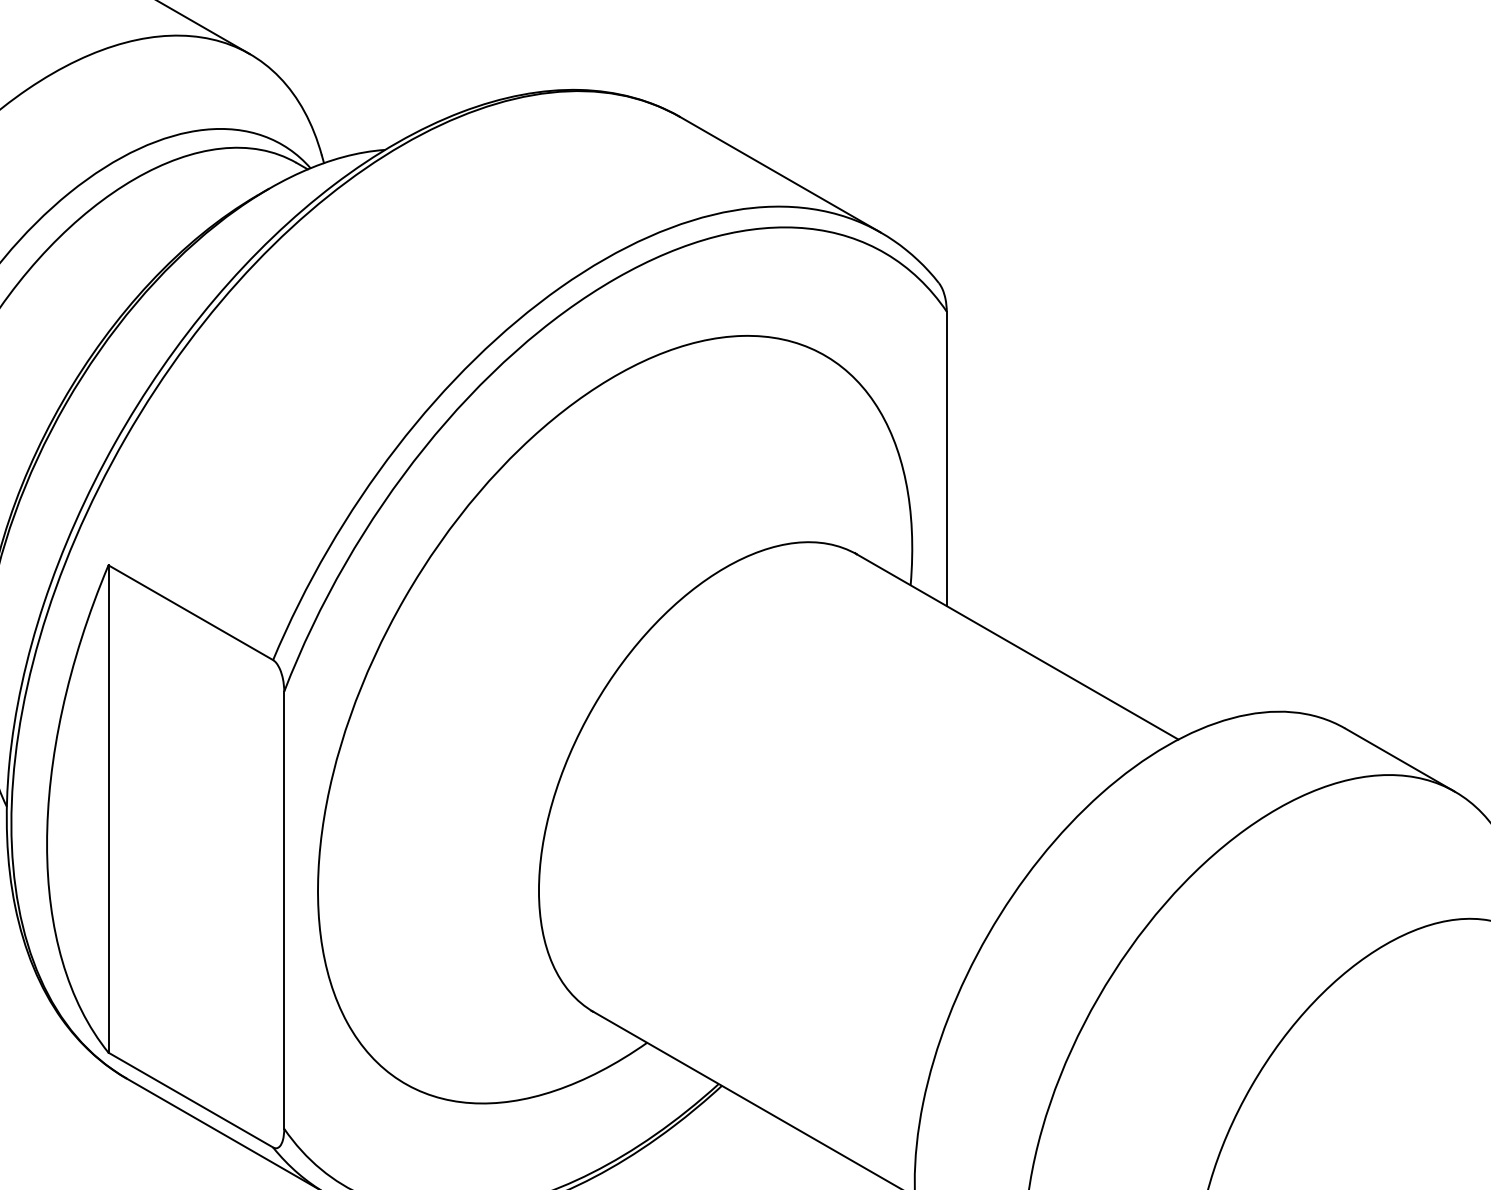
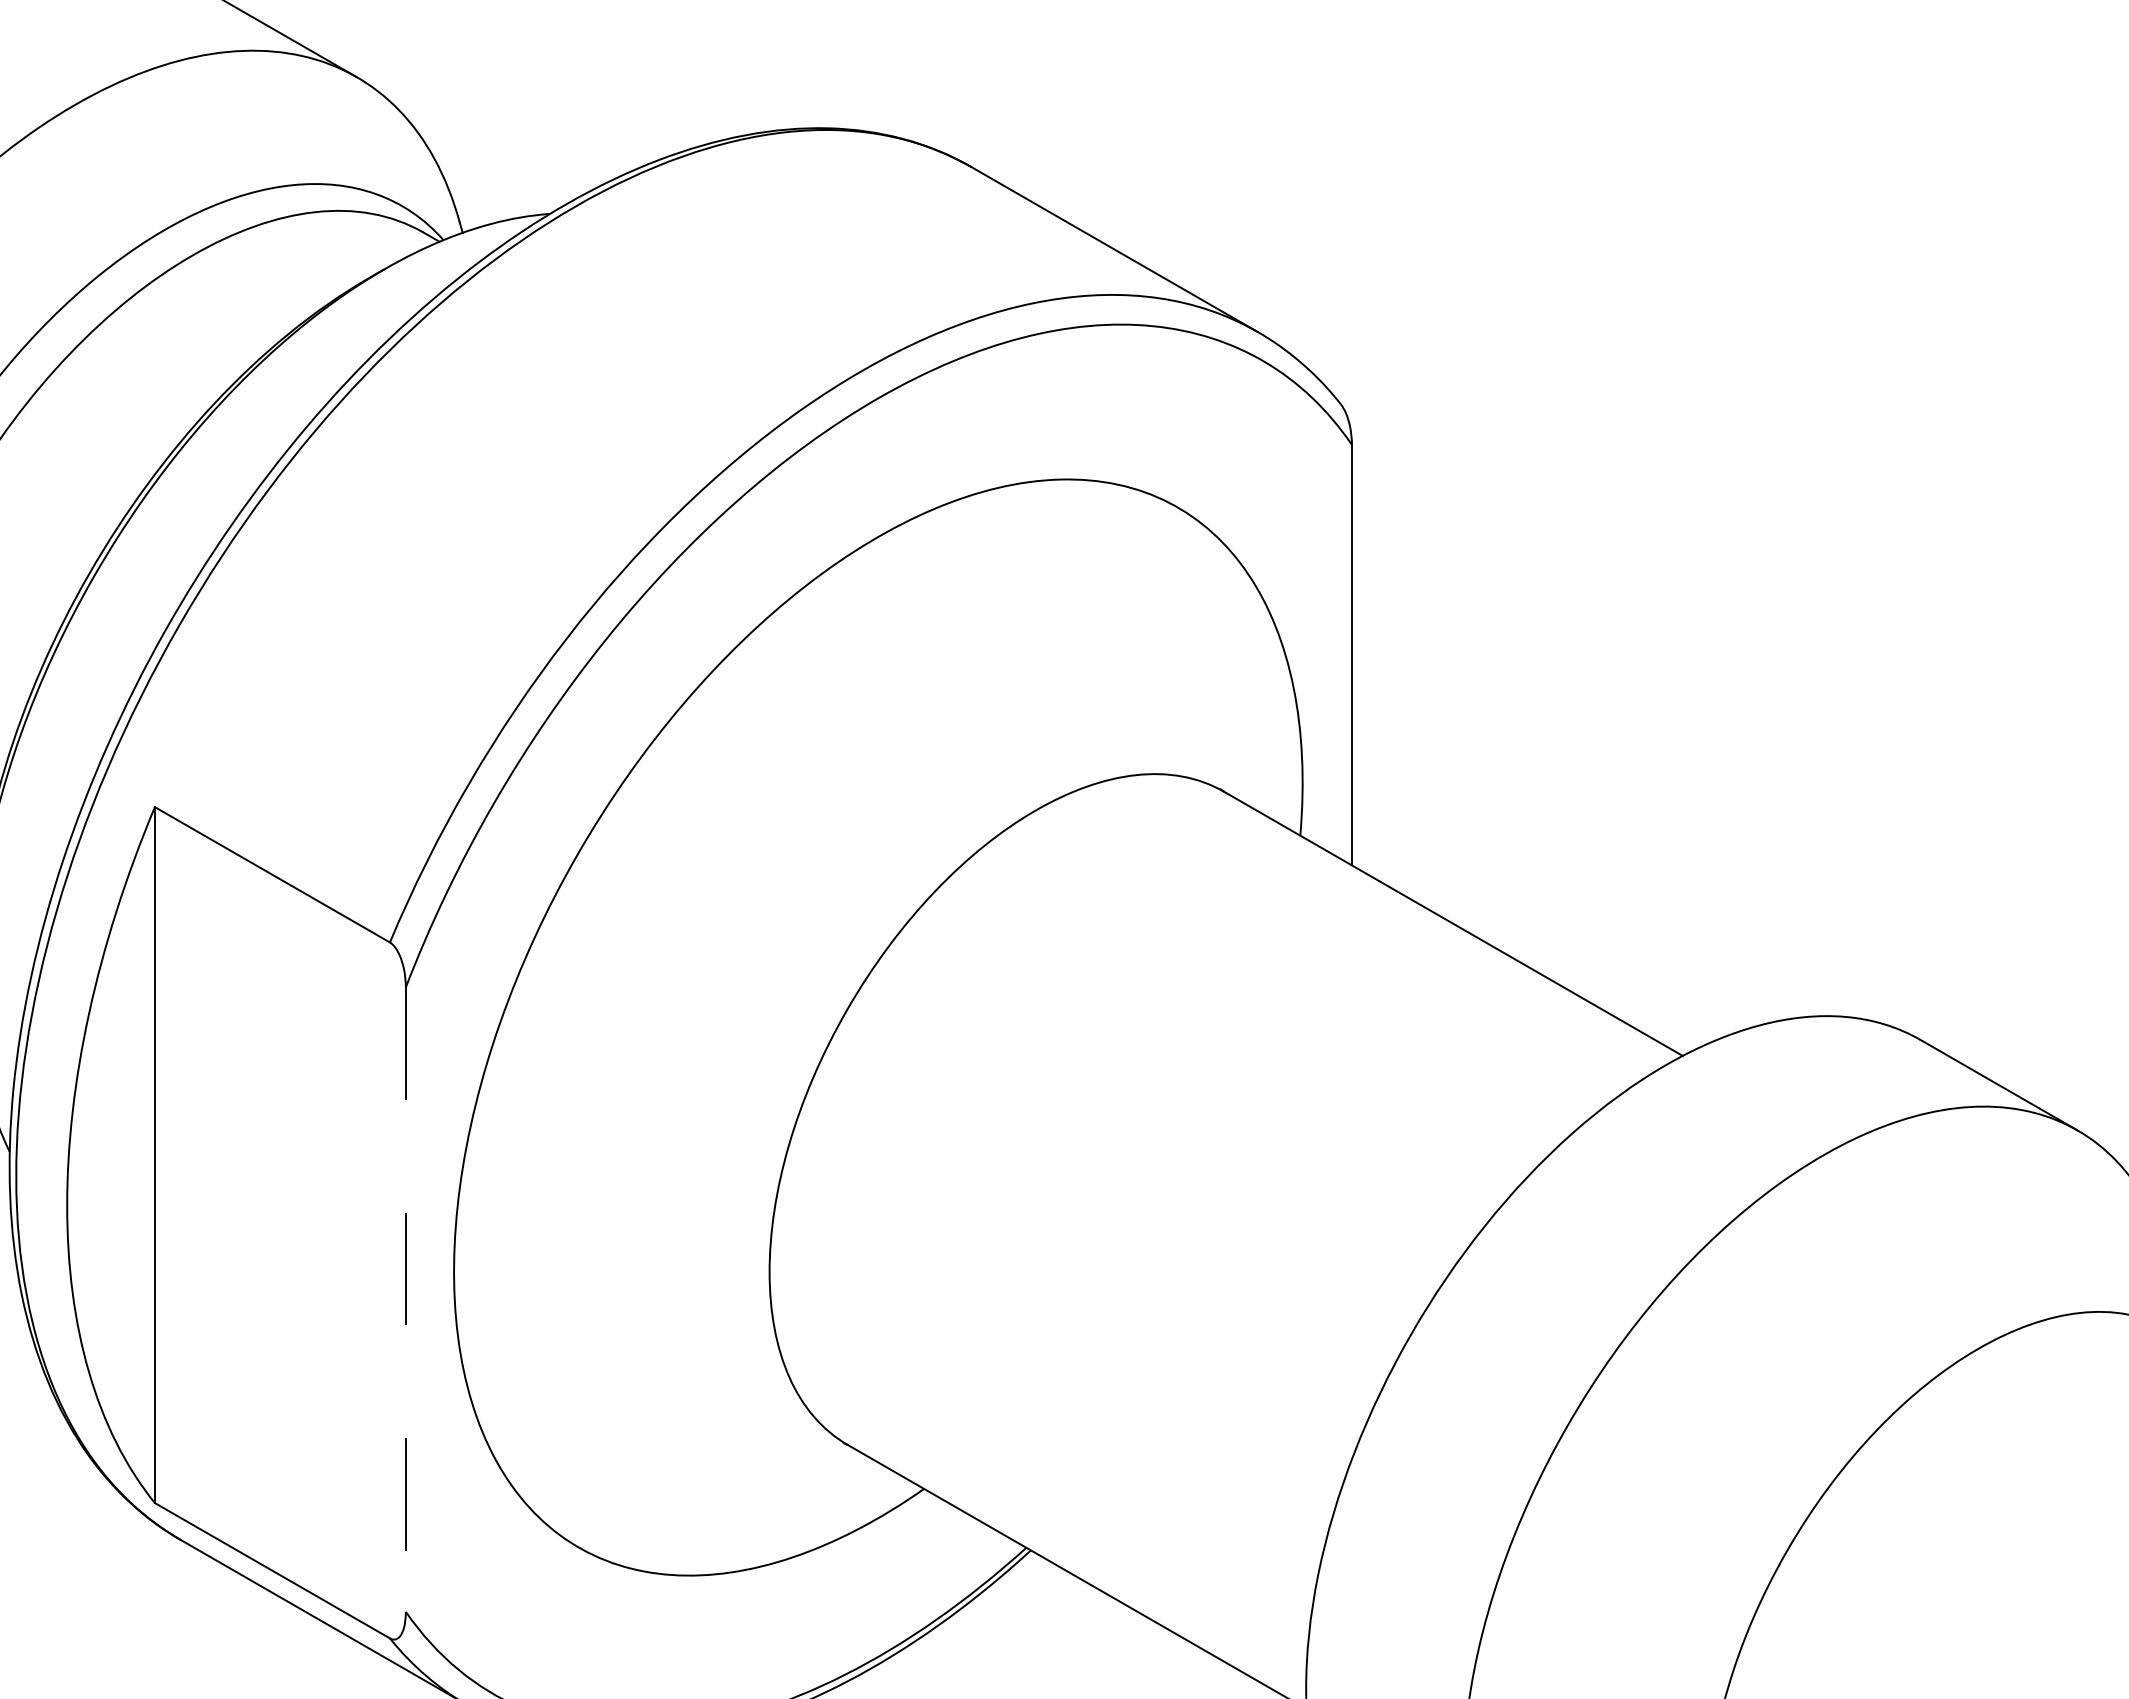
line: (284, 910) -> (405, 1300), solid -> dashed

